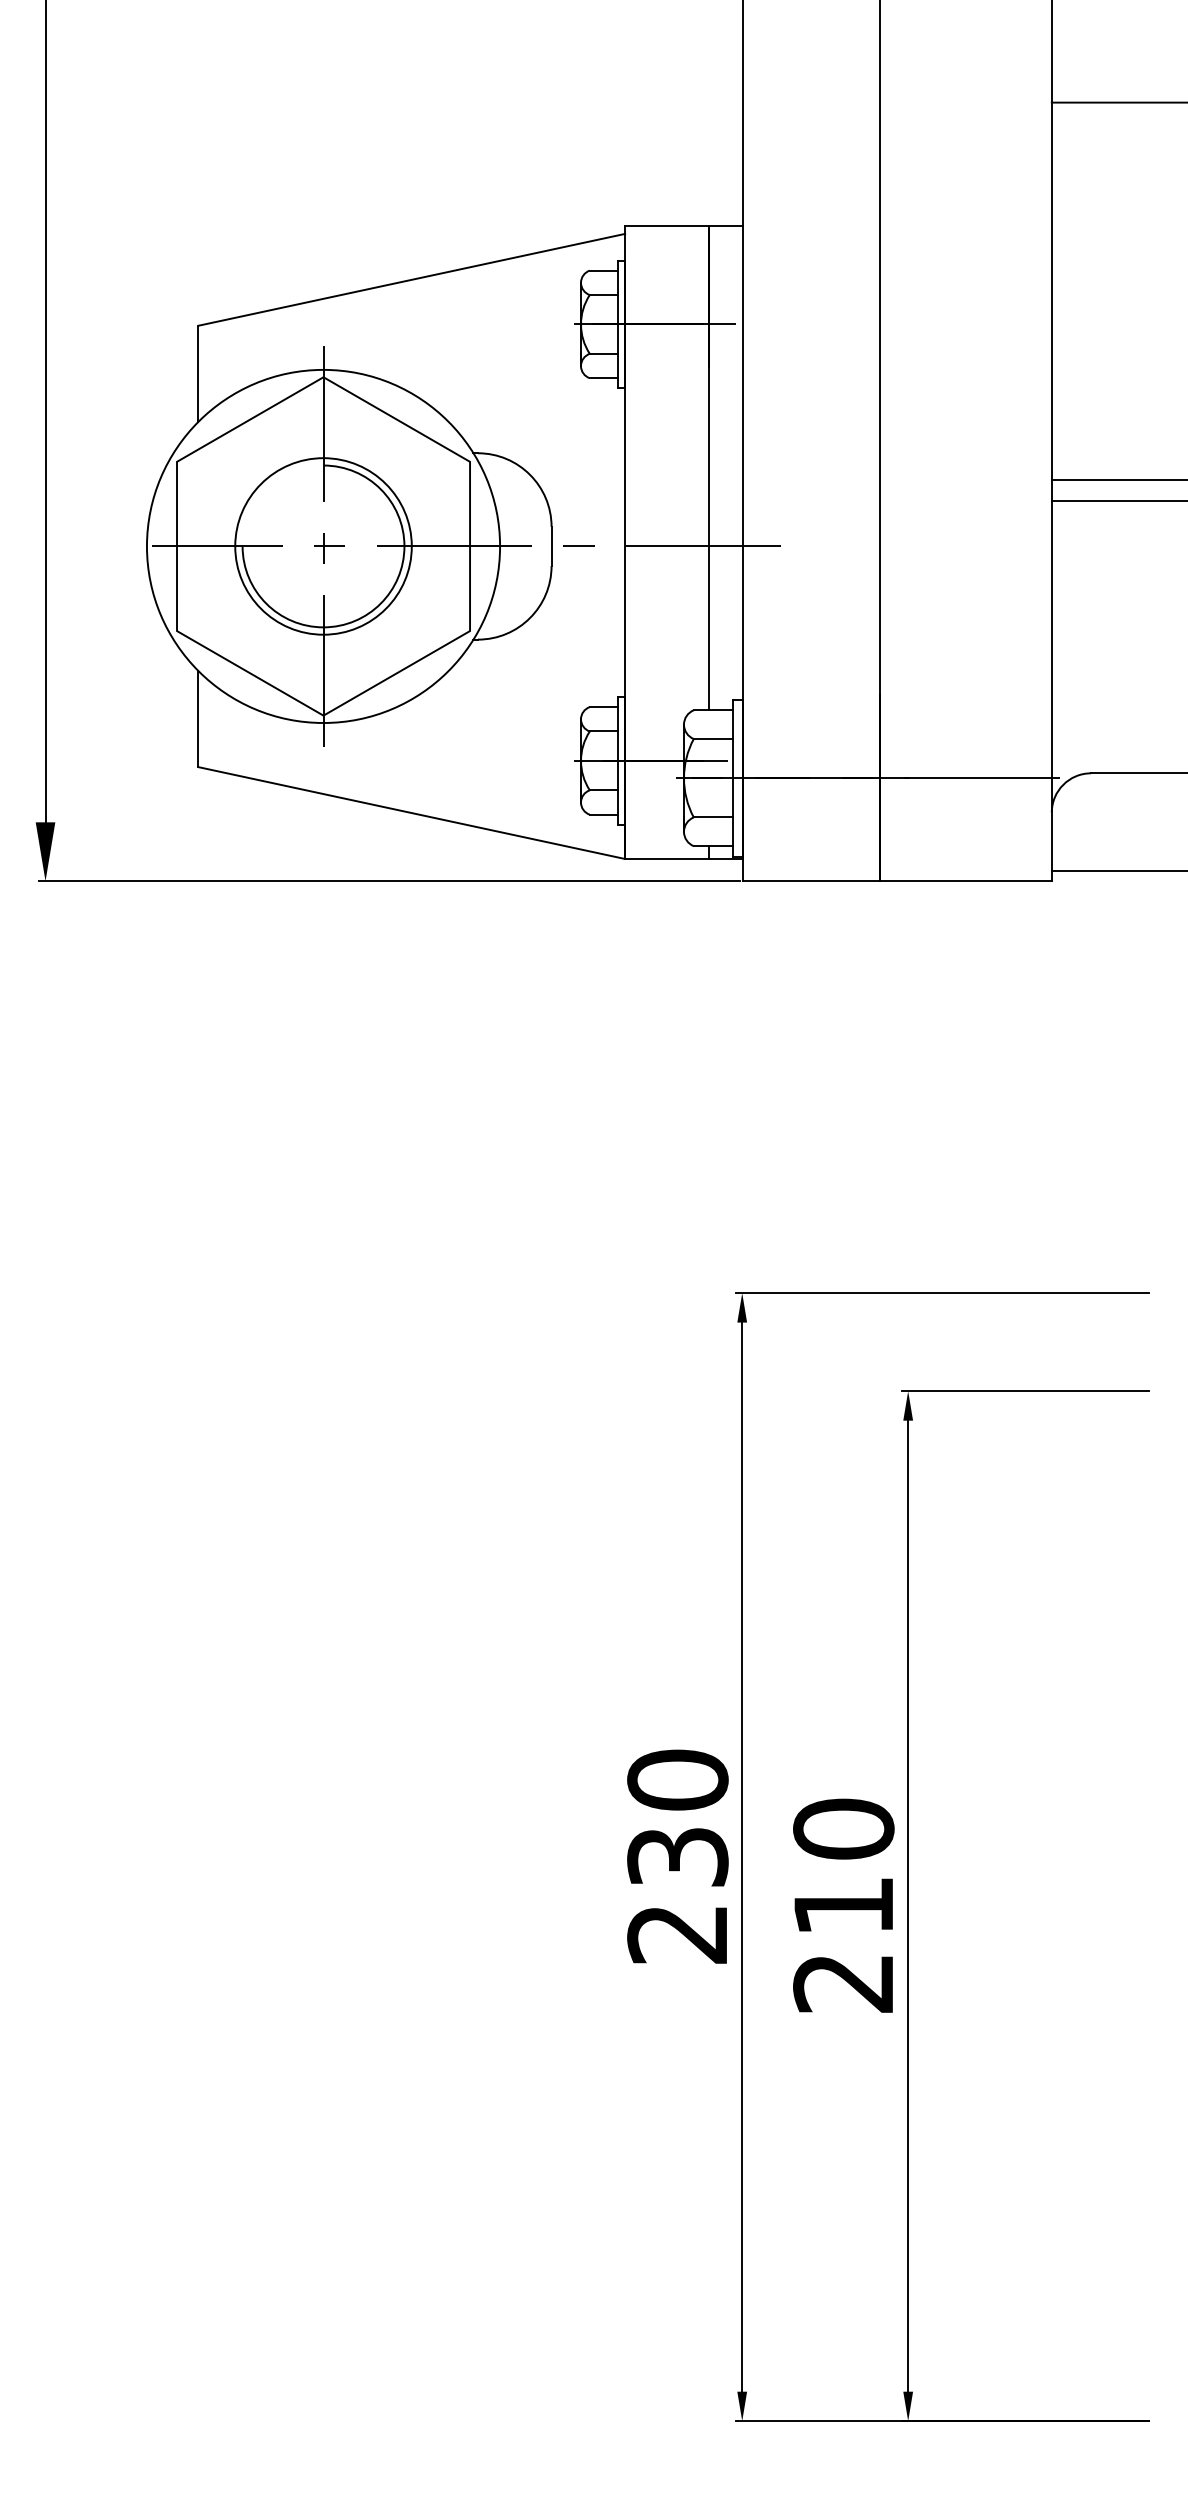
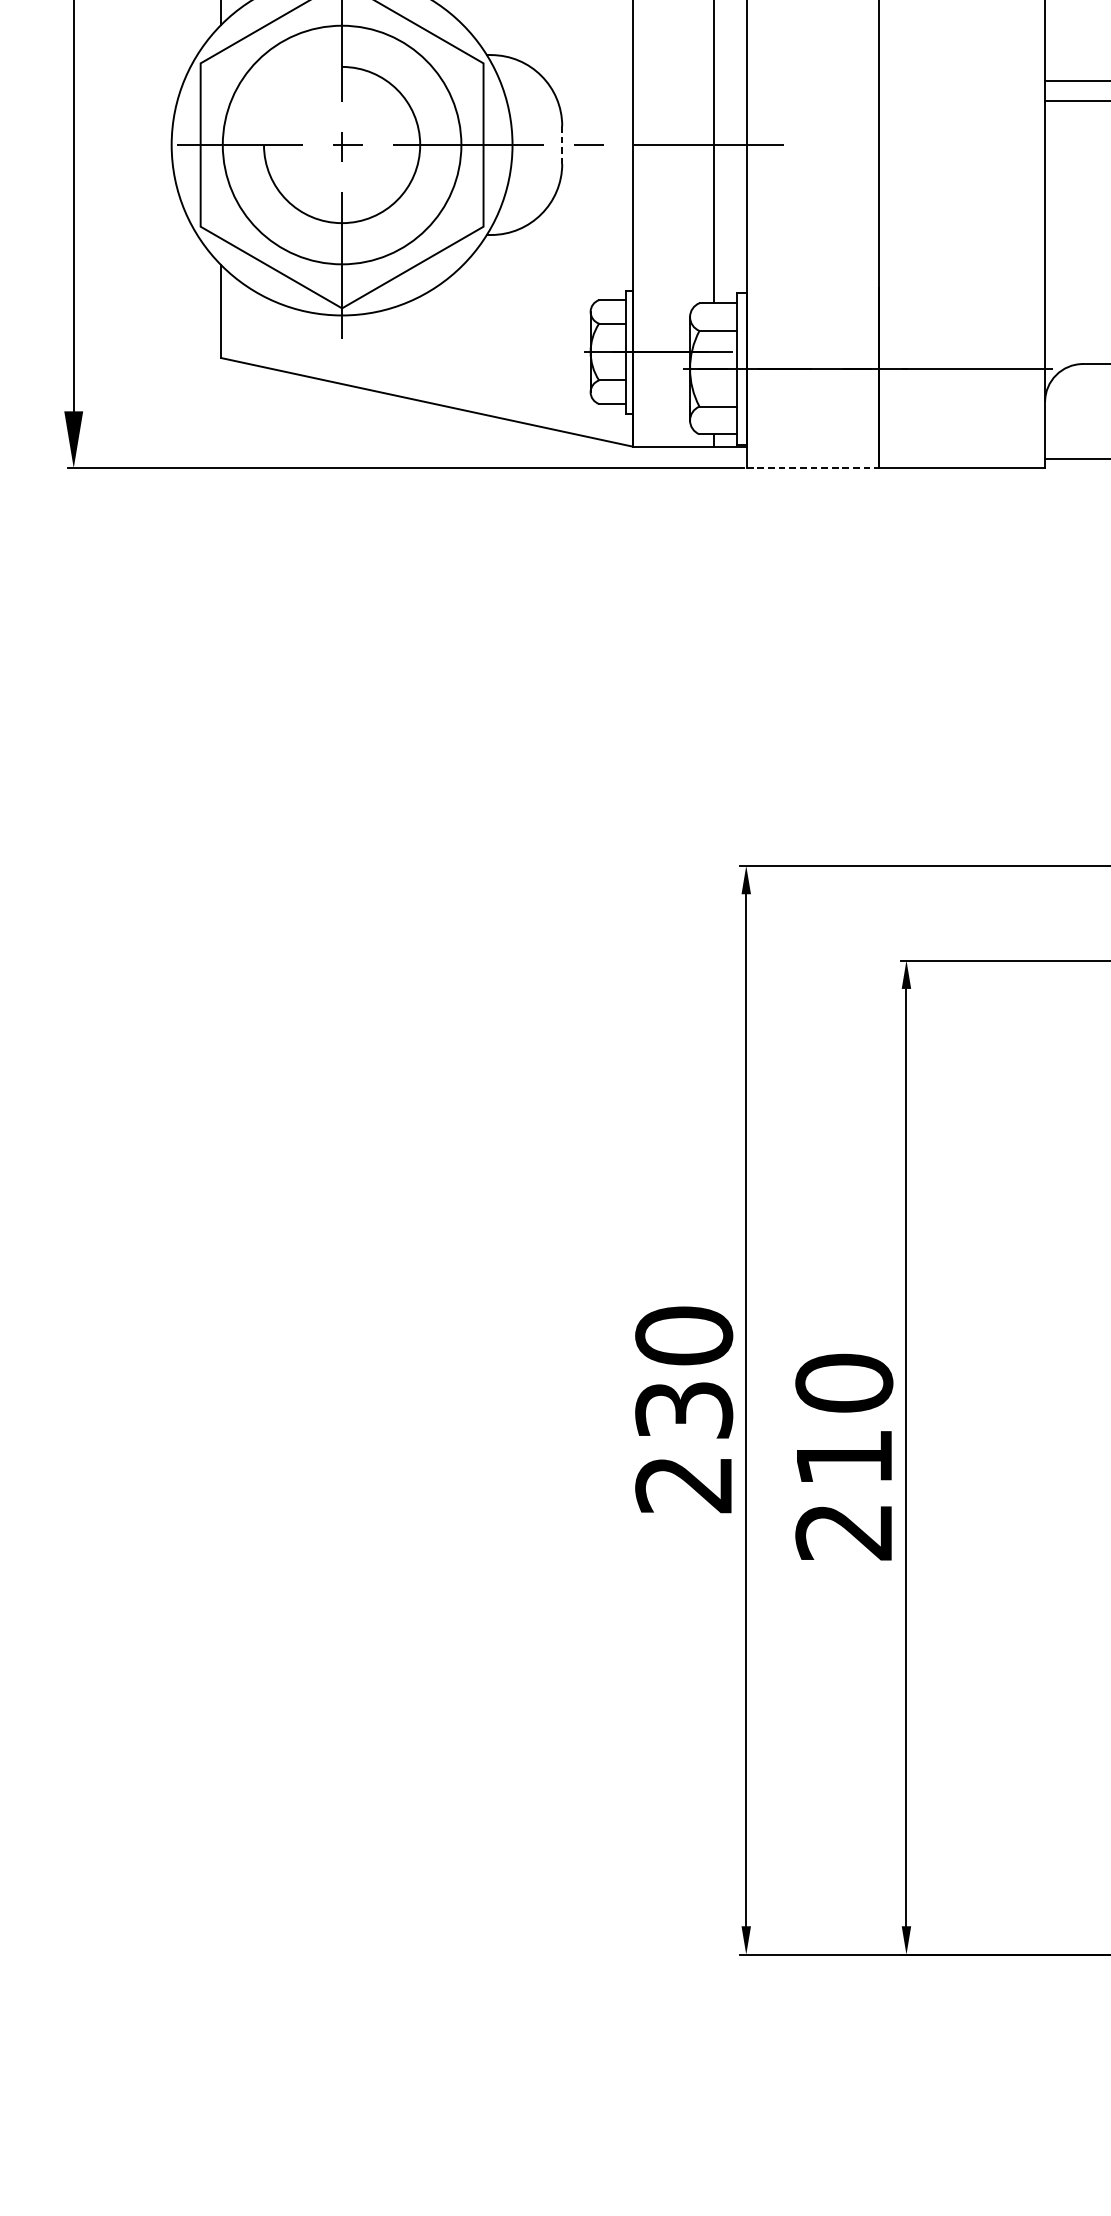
circle: (323, 546) -> (342, 145), size x1.4
line: (551, 546) -> (562, 145), solid -> dashed
line: (811, 881) -> (813, 468), solid -> dashed

